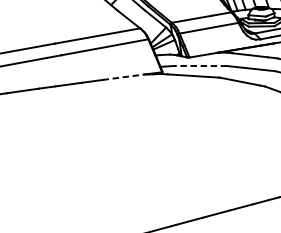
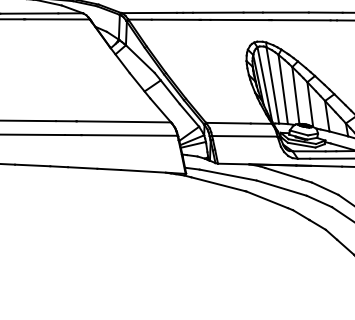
line: (199, 65) -> (227, 174), dashed -> solid
line: (125, 77) -> (145, 171), dashed -> solid

